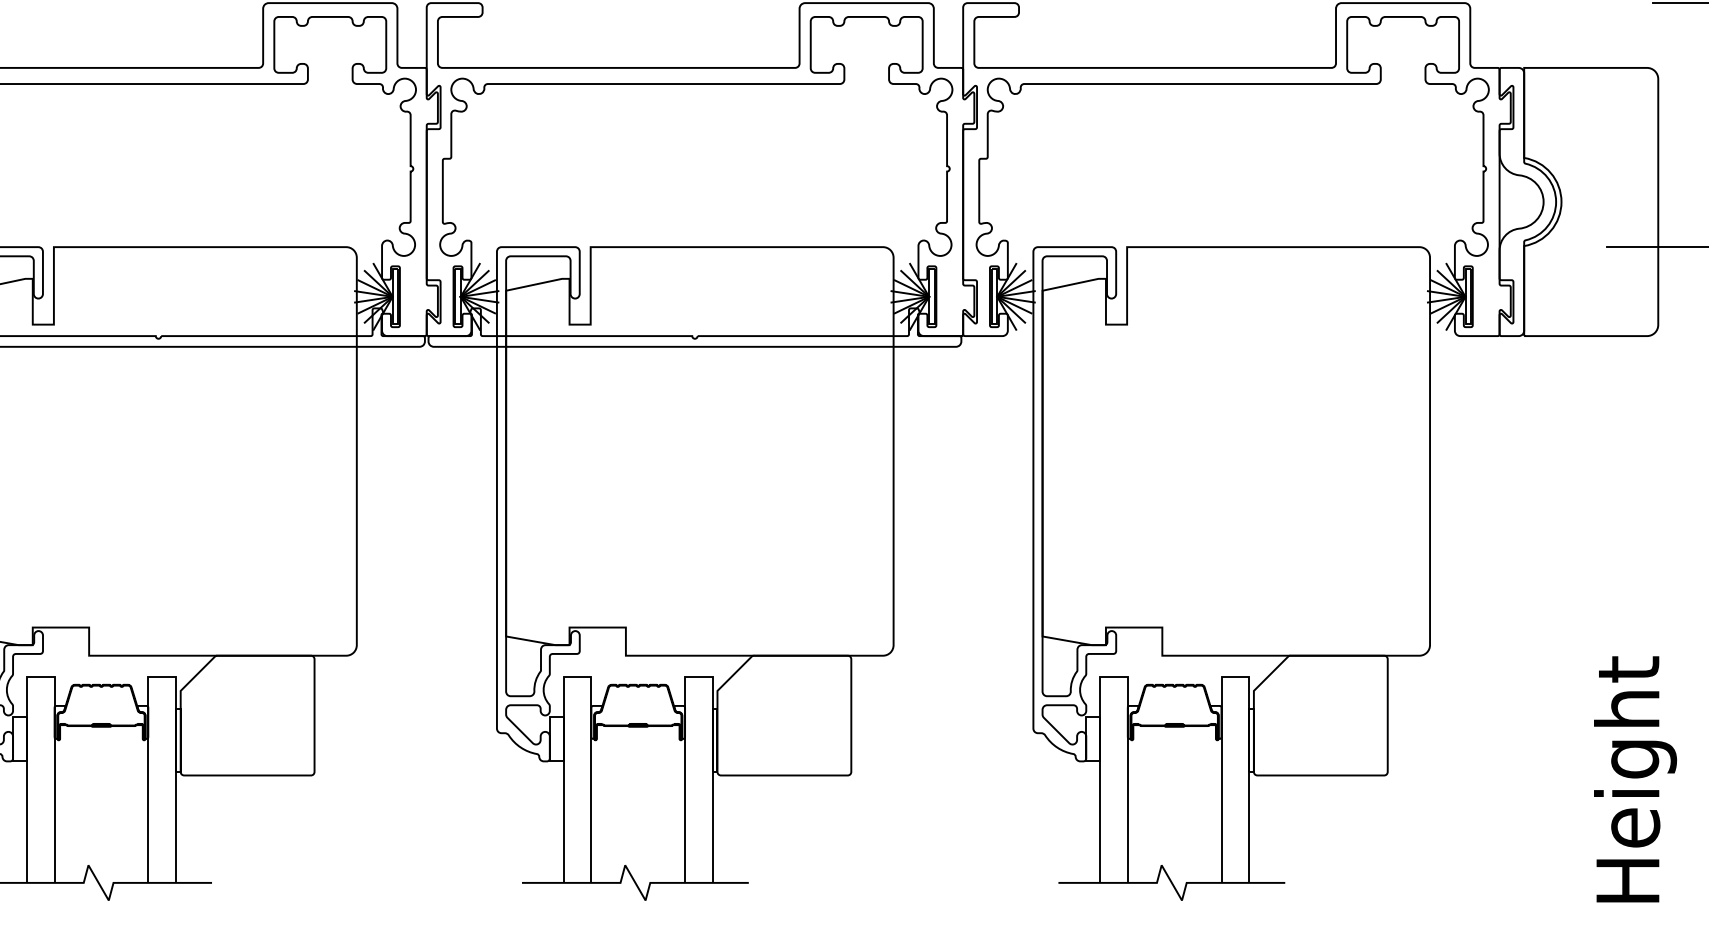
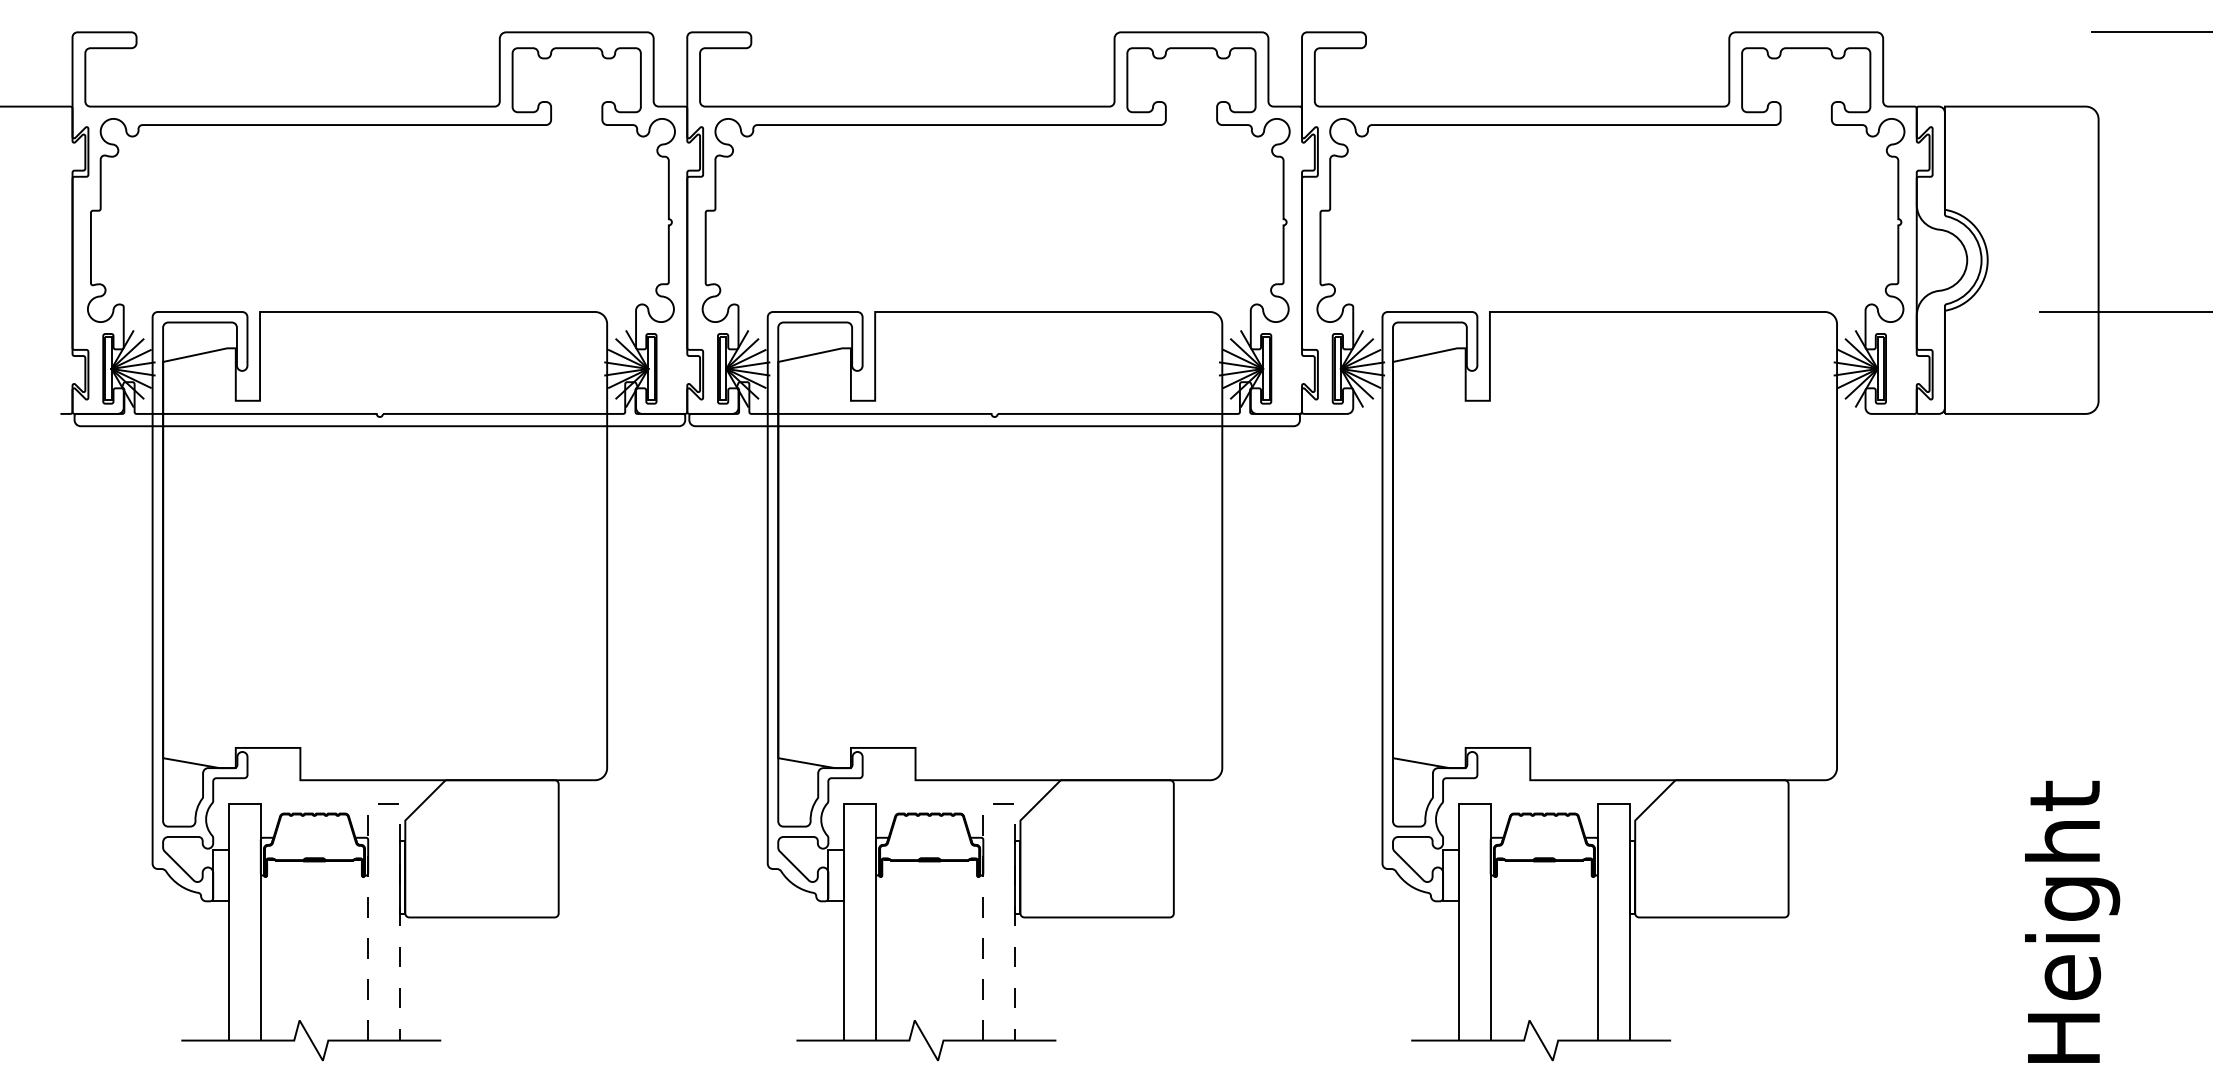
line: (161, 676) -> (383, 804), solid -> dashed
line: (699, 676) -> (999, 804), solid -> dashed

